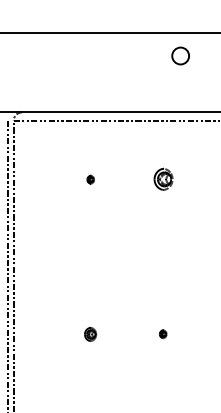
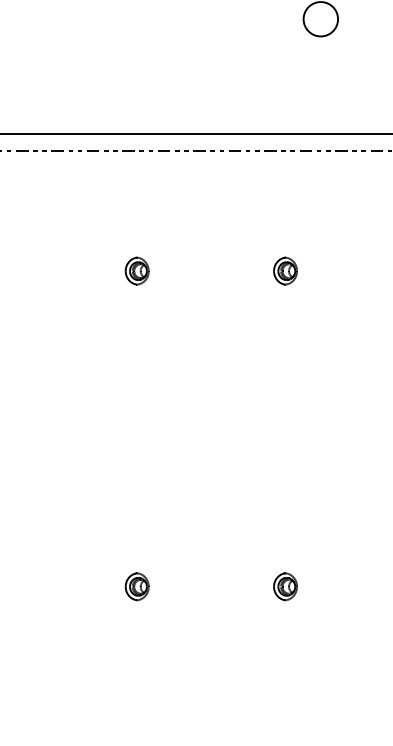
part: (90, 179) -> (137, 270), size x1.67
part: (162, 179) -> (283, 270), size x0.62
part: (162, 333) -> (283, 584), size x1.67

